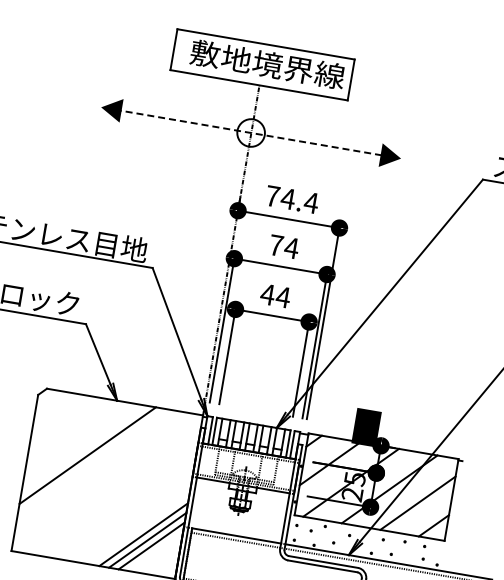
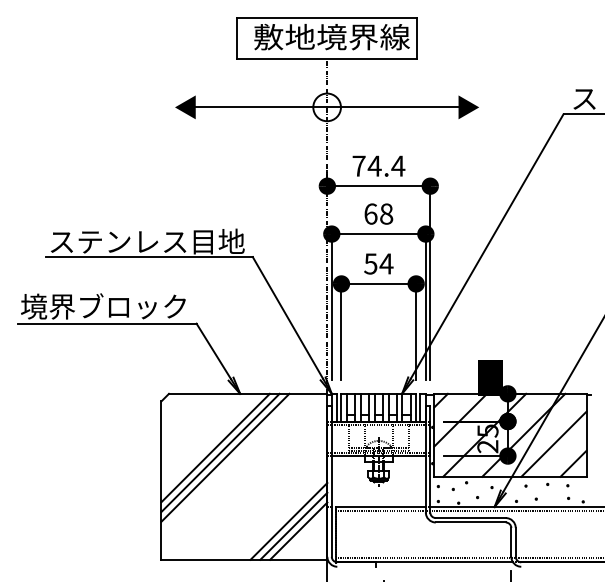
line: (251, 133) -> (327, 107), dashed -> solid
text: (283, 246) -> (378, 213), 74 -> 68
text: (267, 294) -> (370, 263), 44 -> 54
line: (83, 449) -> (215, 447), added
line: (91, 460) -> (225, 457), added

